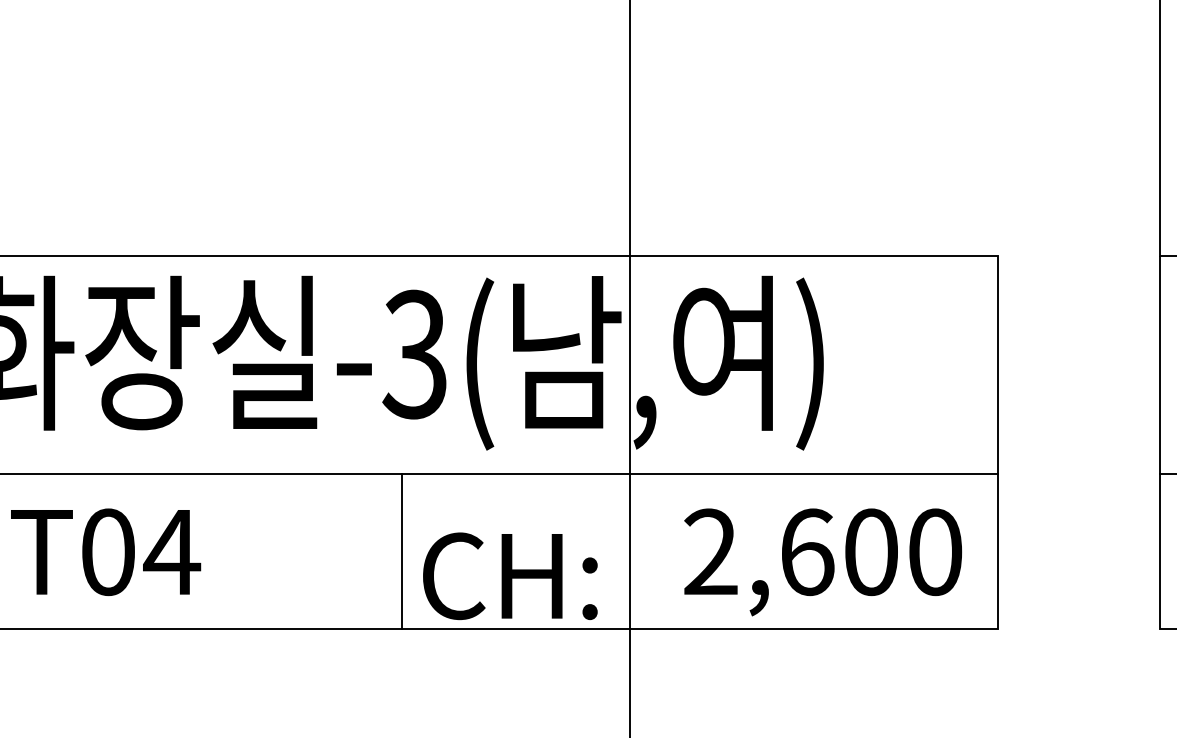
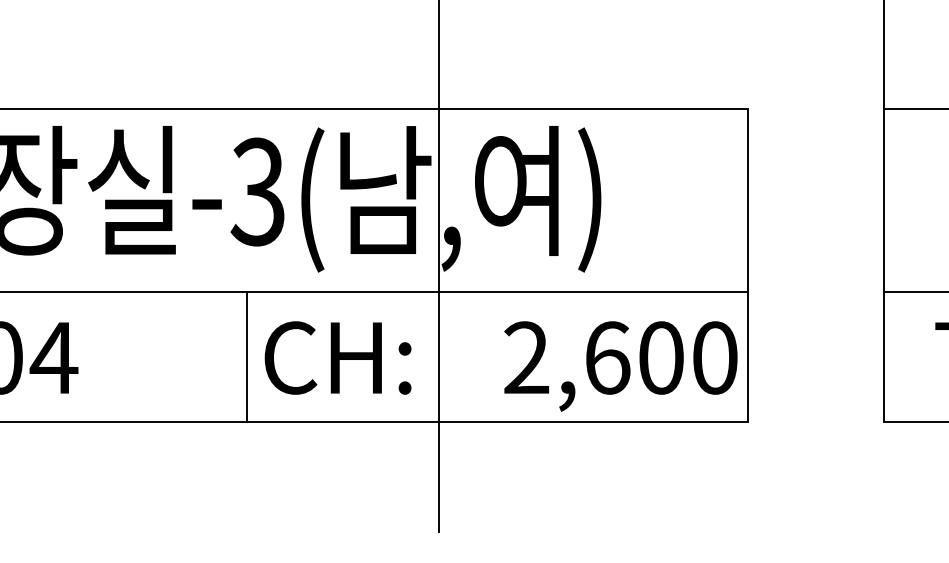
text: (823, 562) -> (621, 366), moved
text: (510, 576) -> (338, 358), moved

